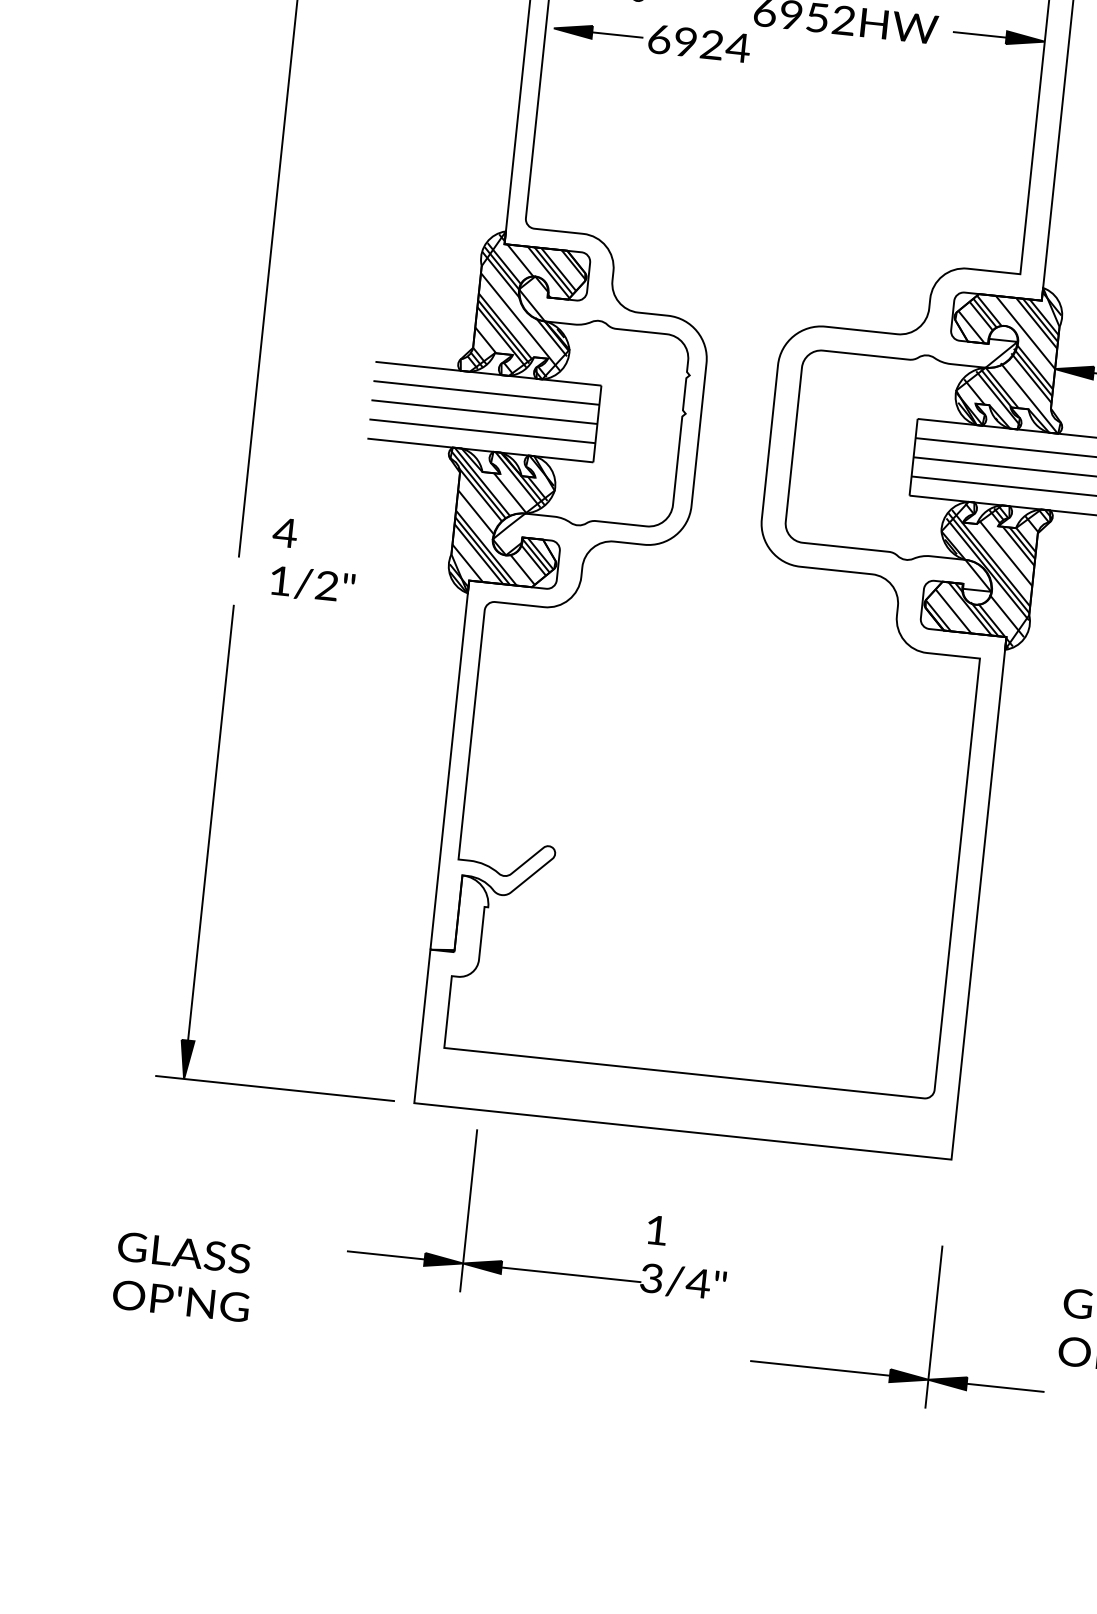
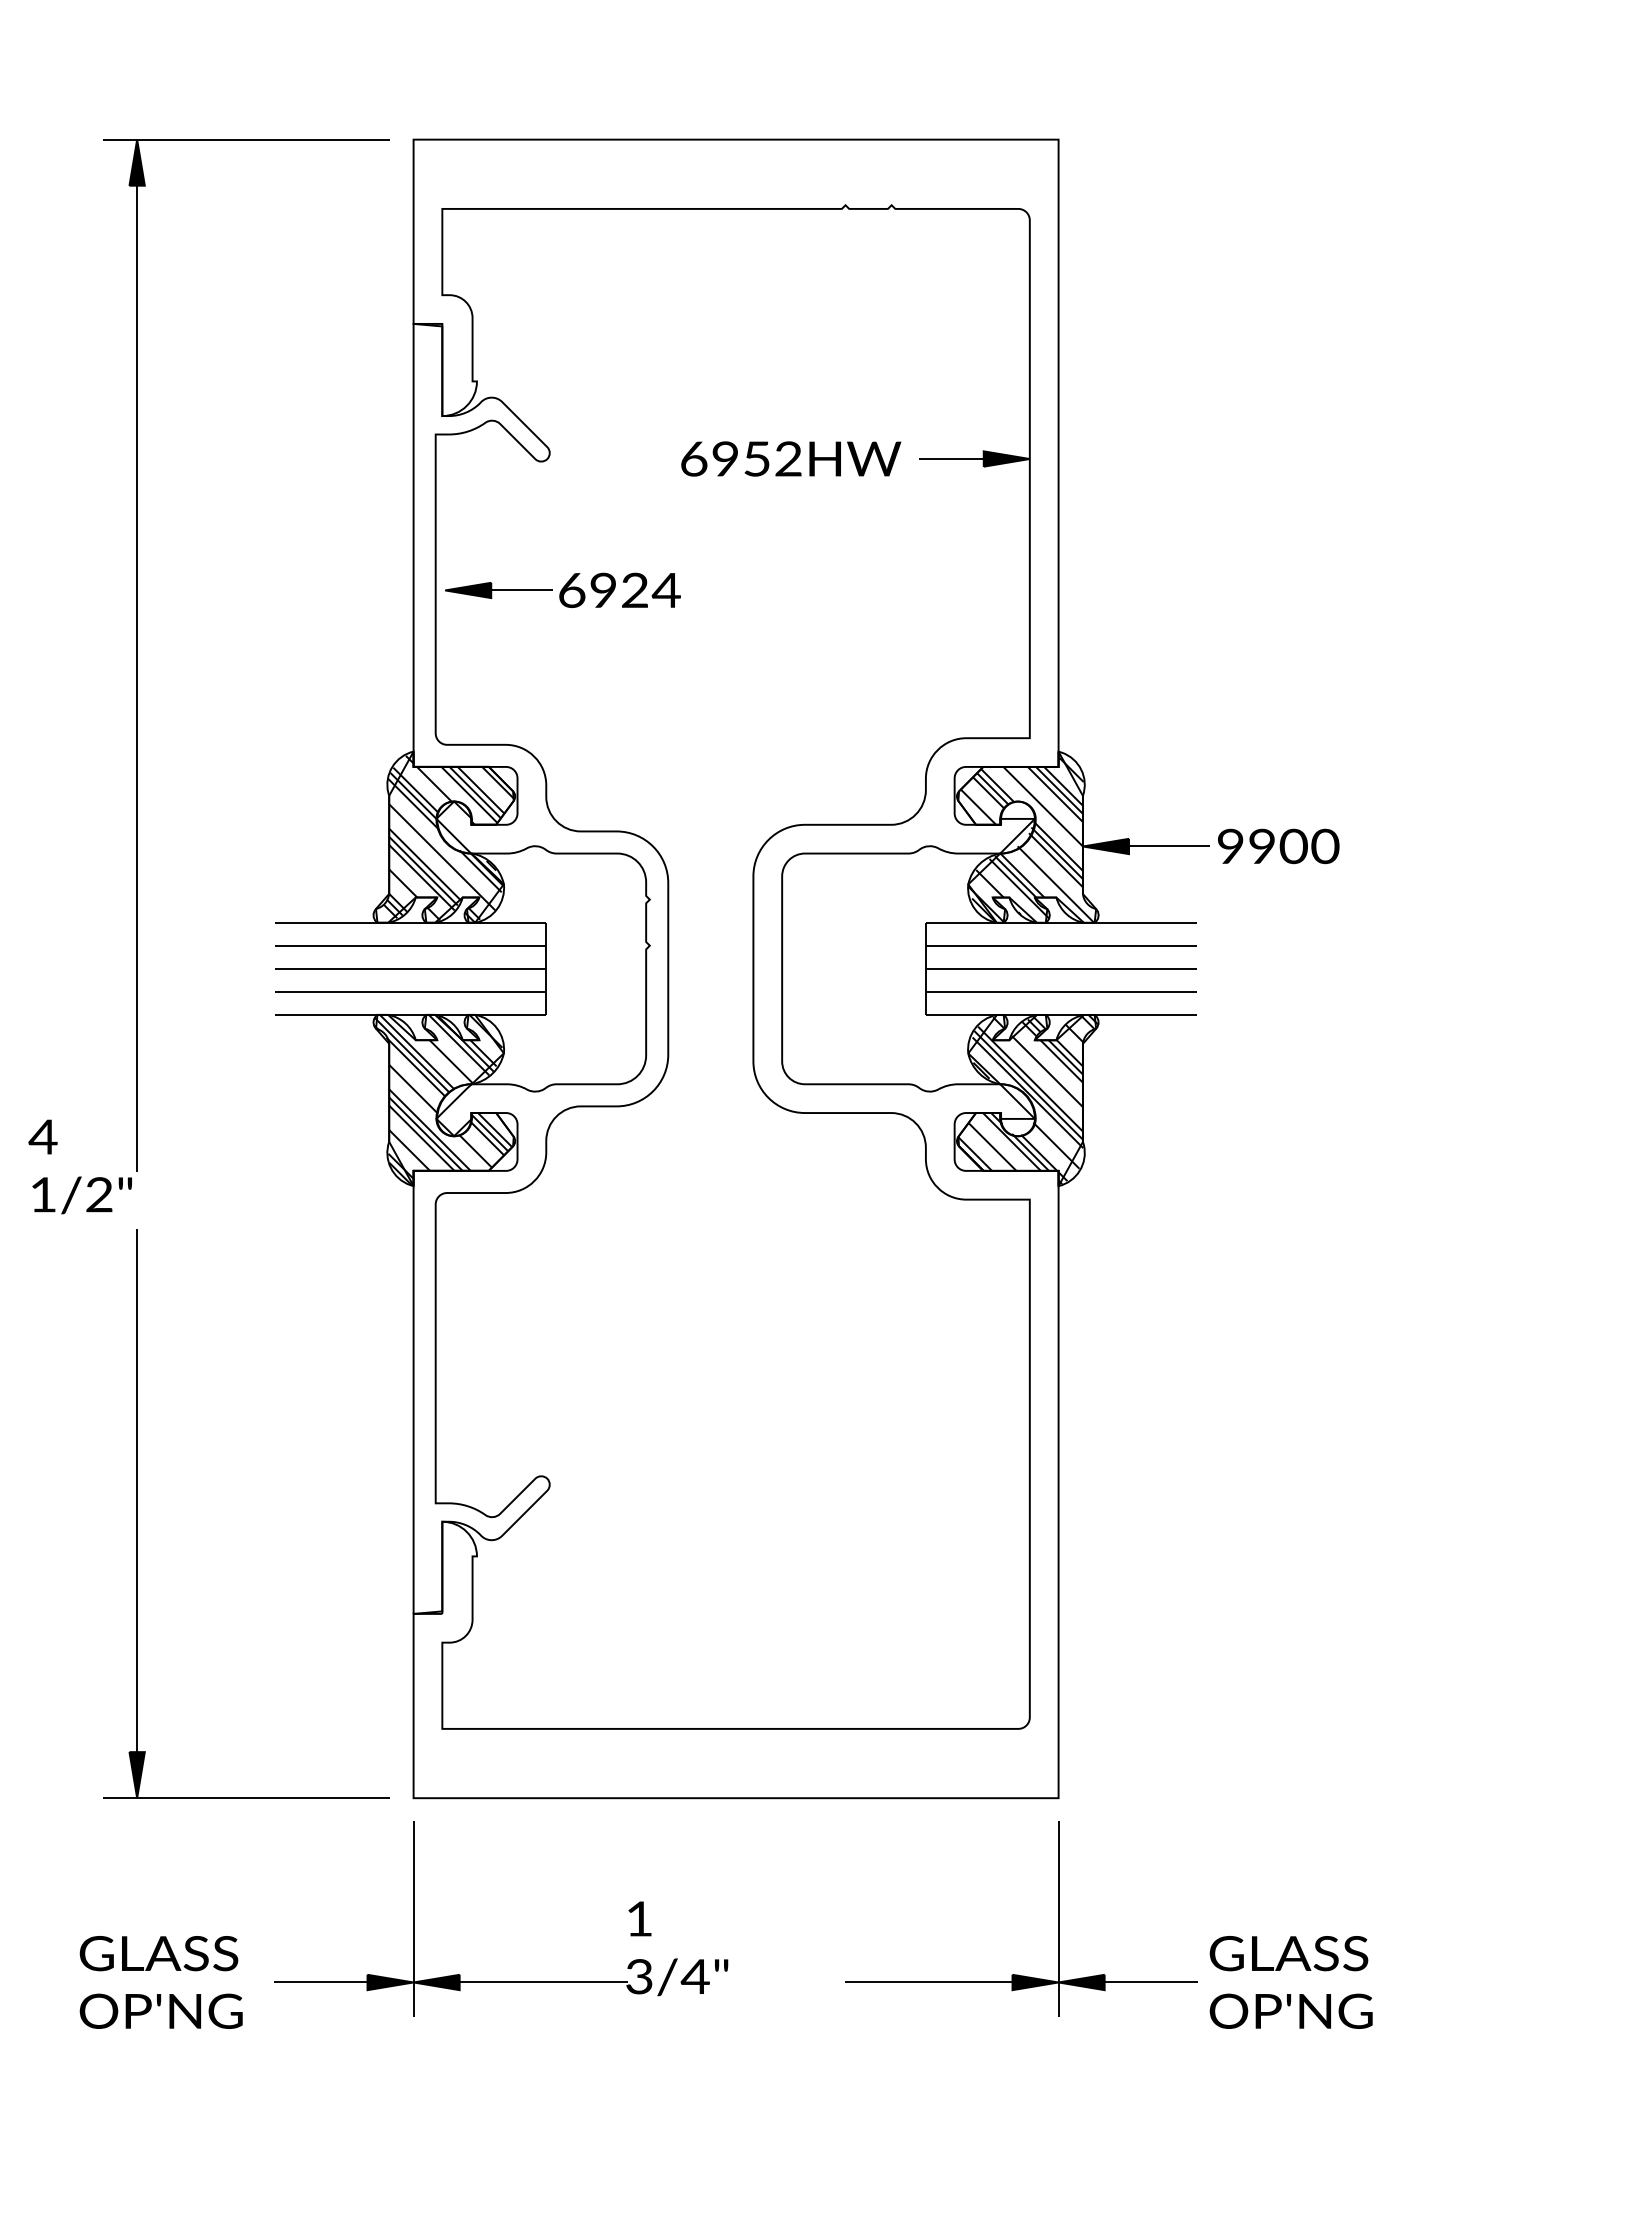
part: (651, 37) -> (562, 589), moved
text: (312, 560) -> (79, 1166), moved
part: (536, 1270) -> (501, 1981), moved
text: (182, 1276) -> (160, 1982), moved
part: (933, 1326) -> (1058, 1918), moved

